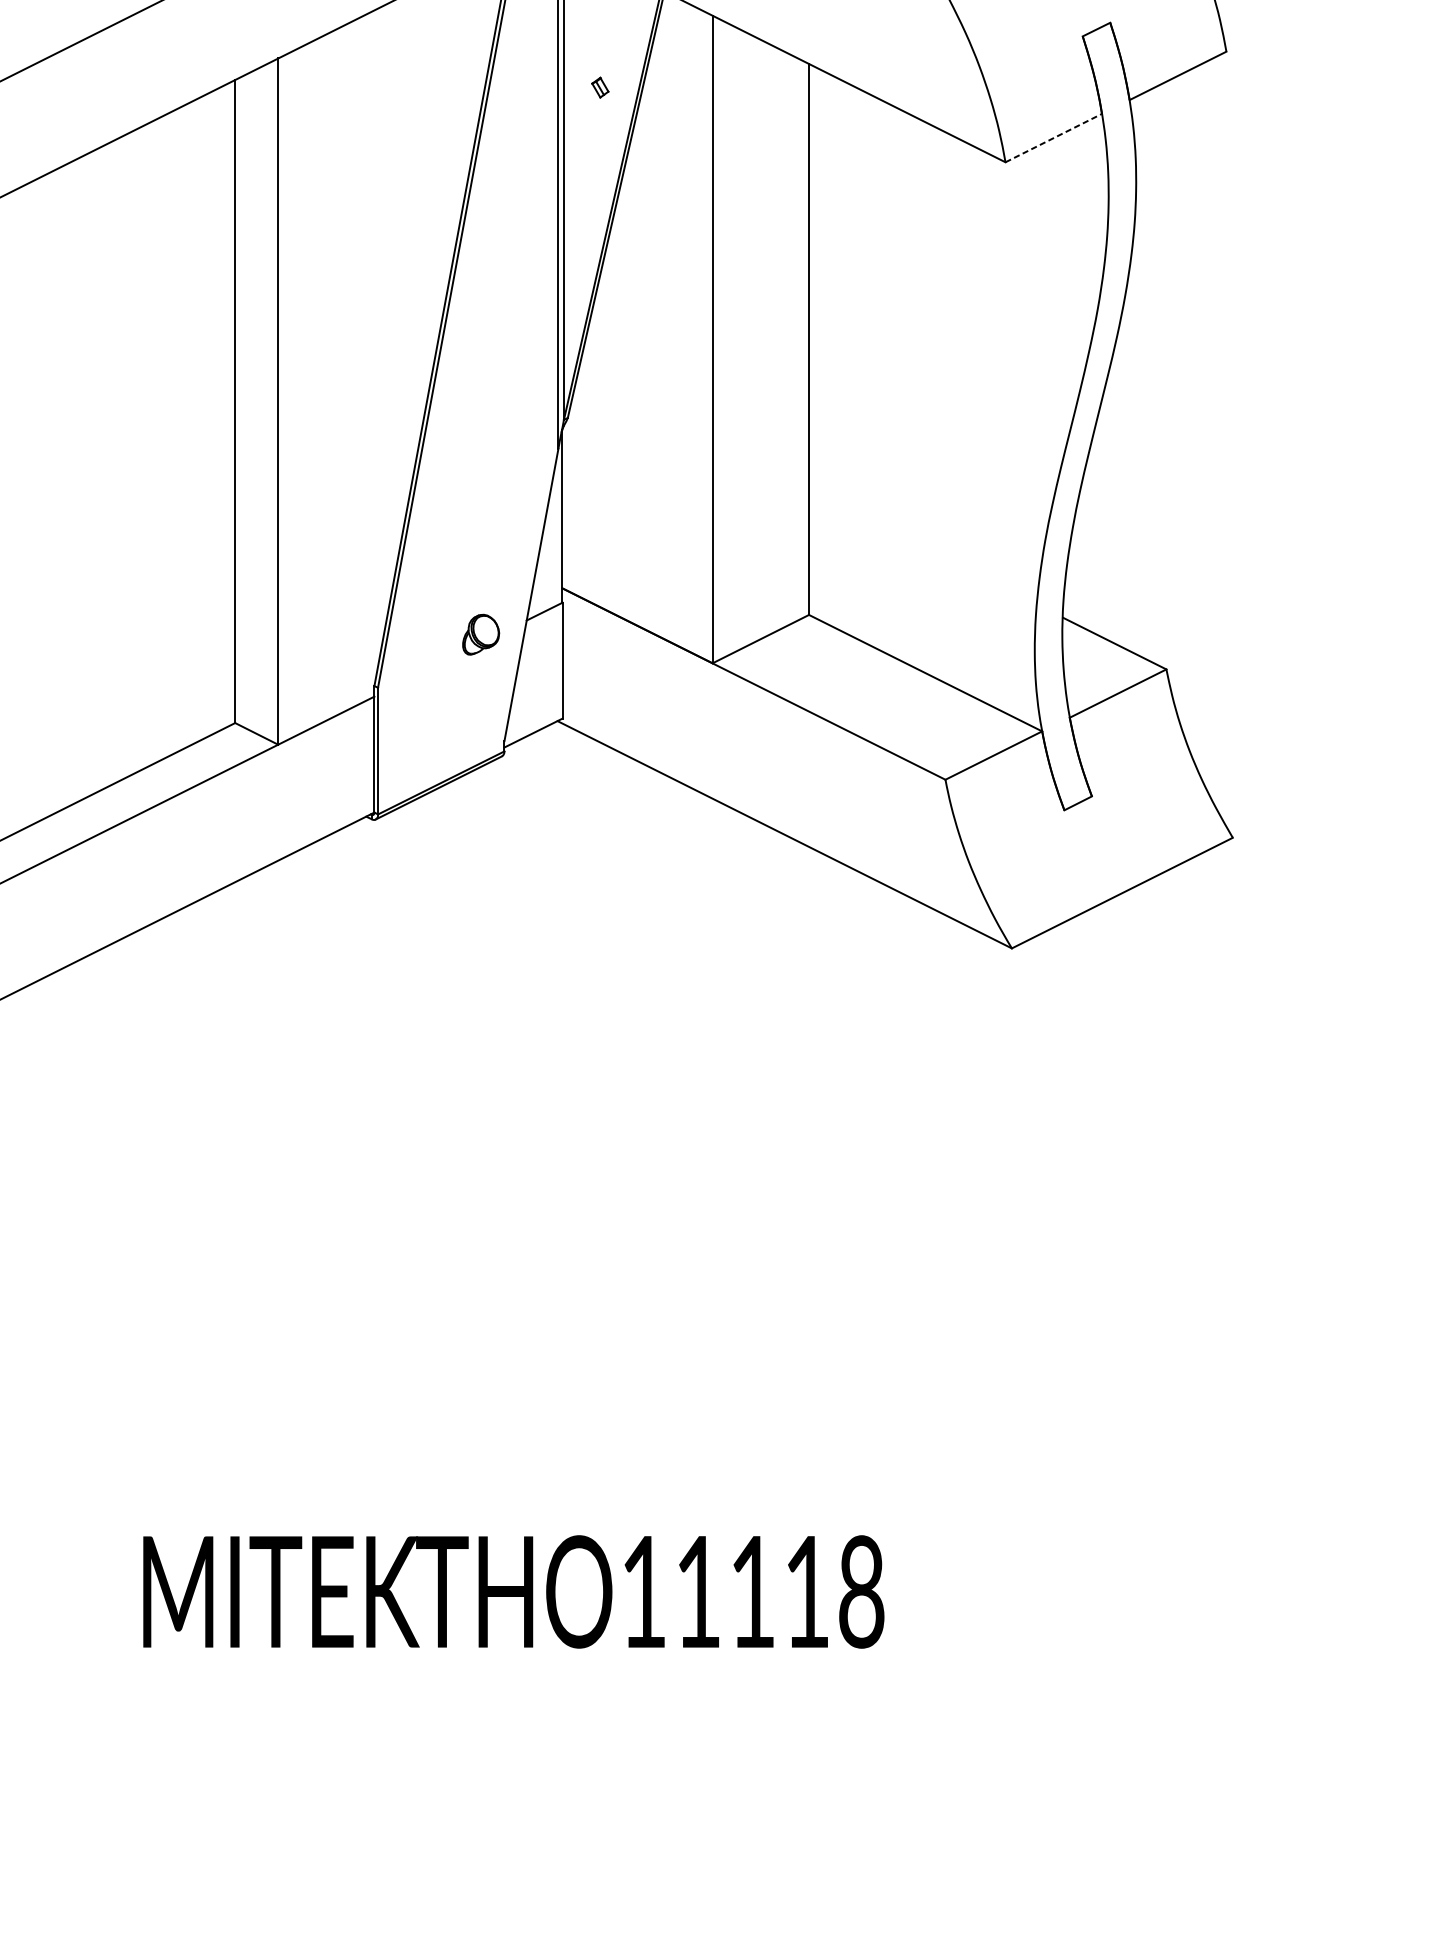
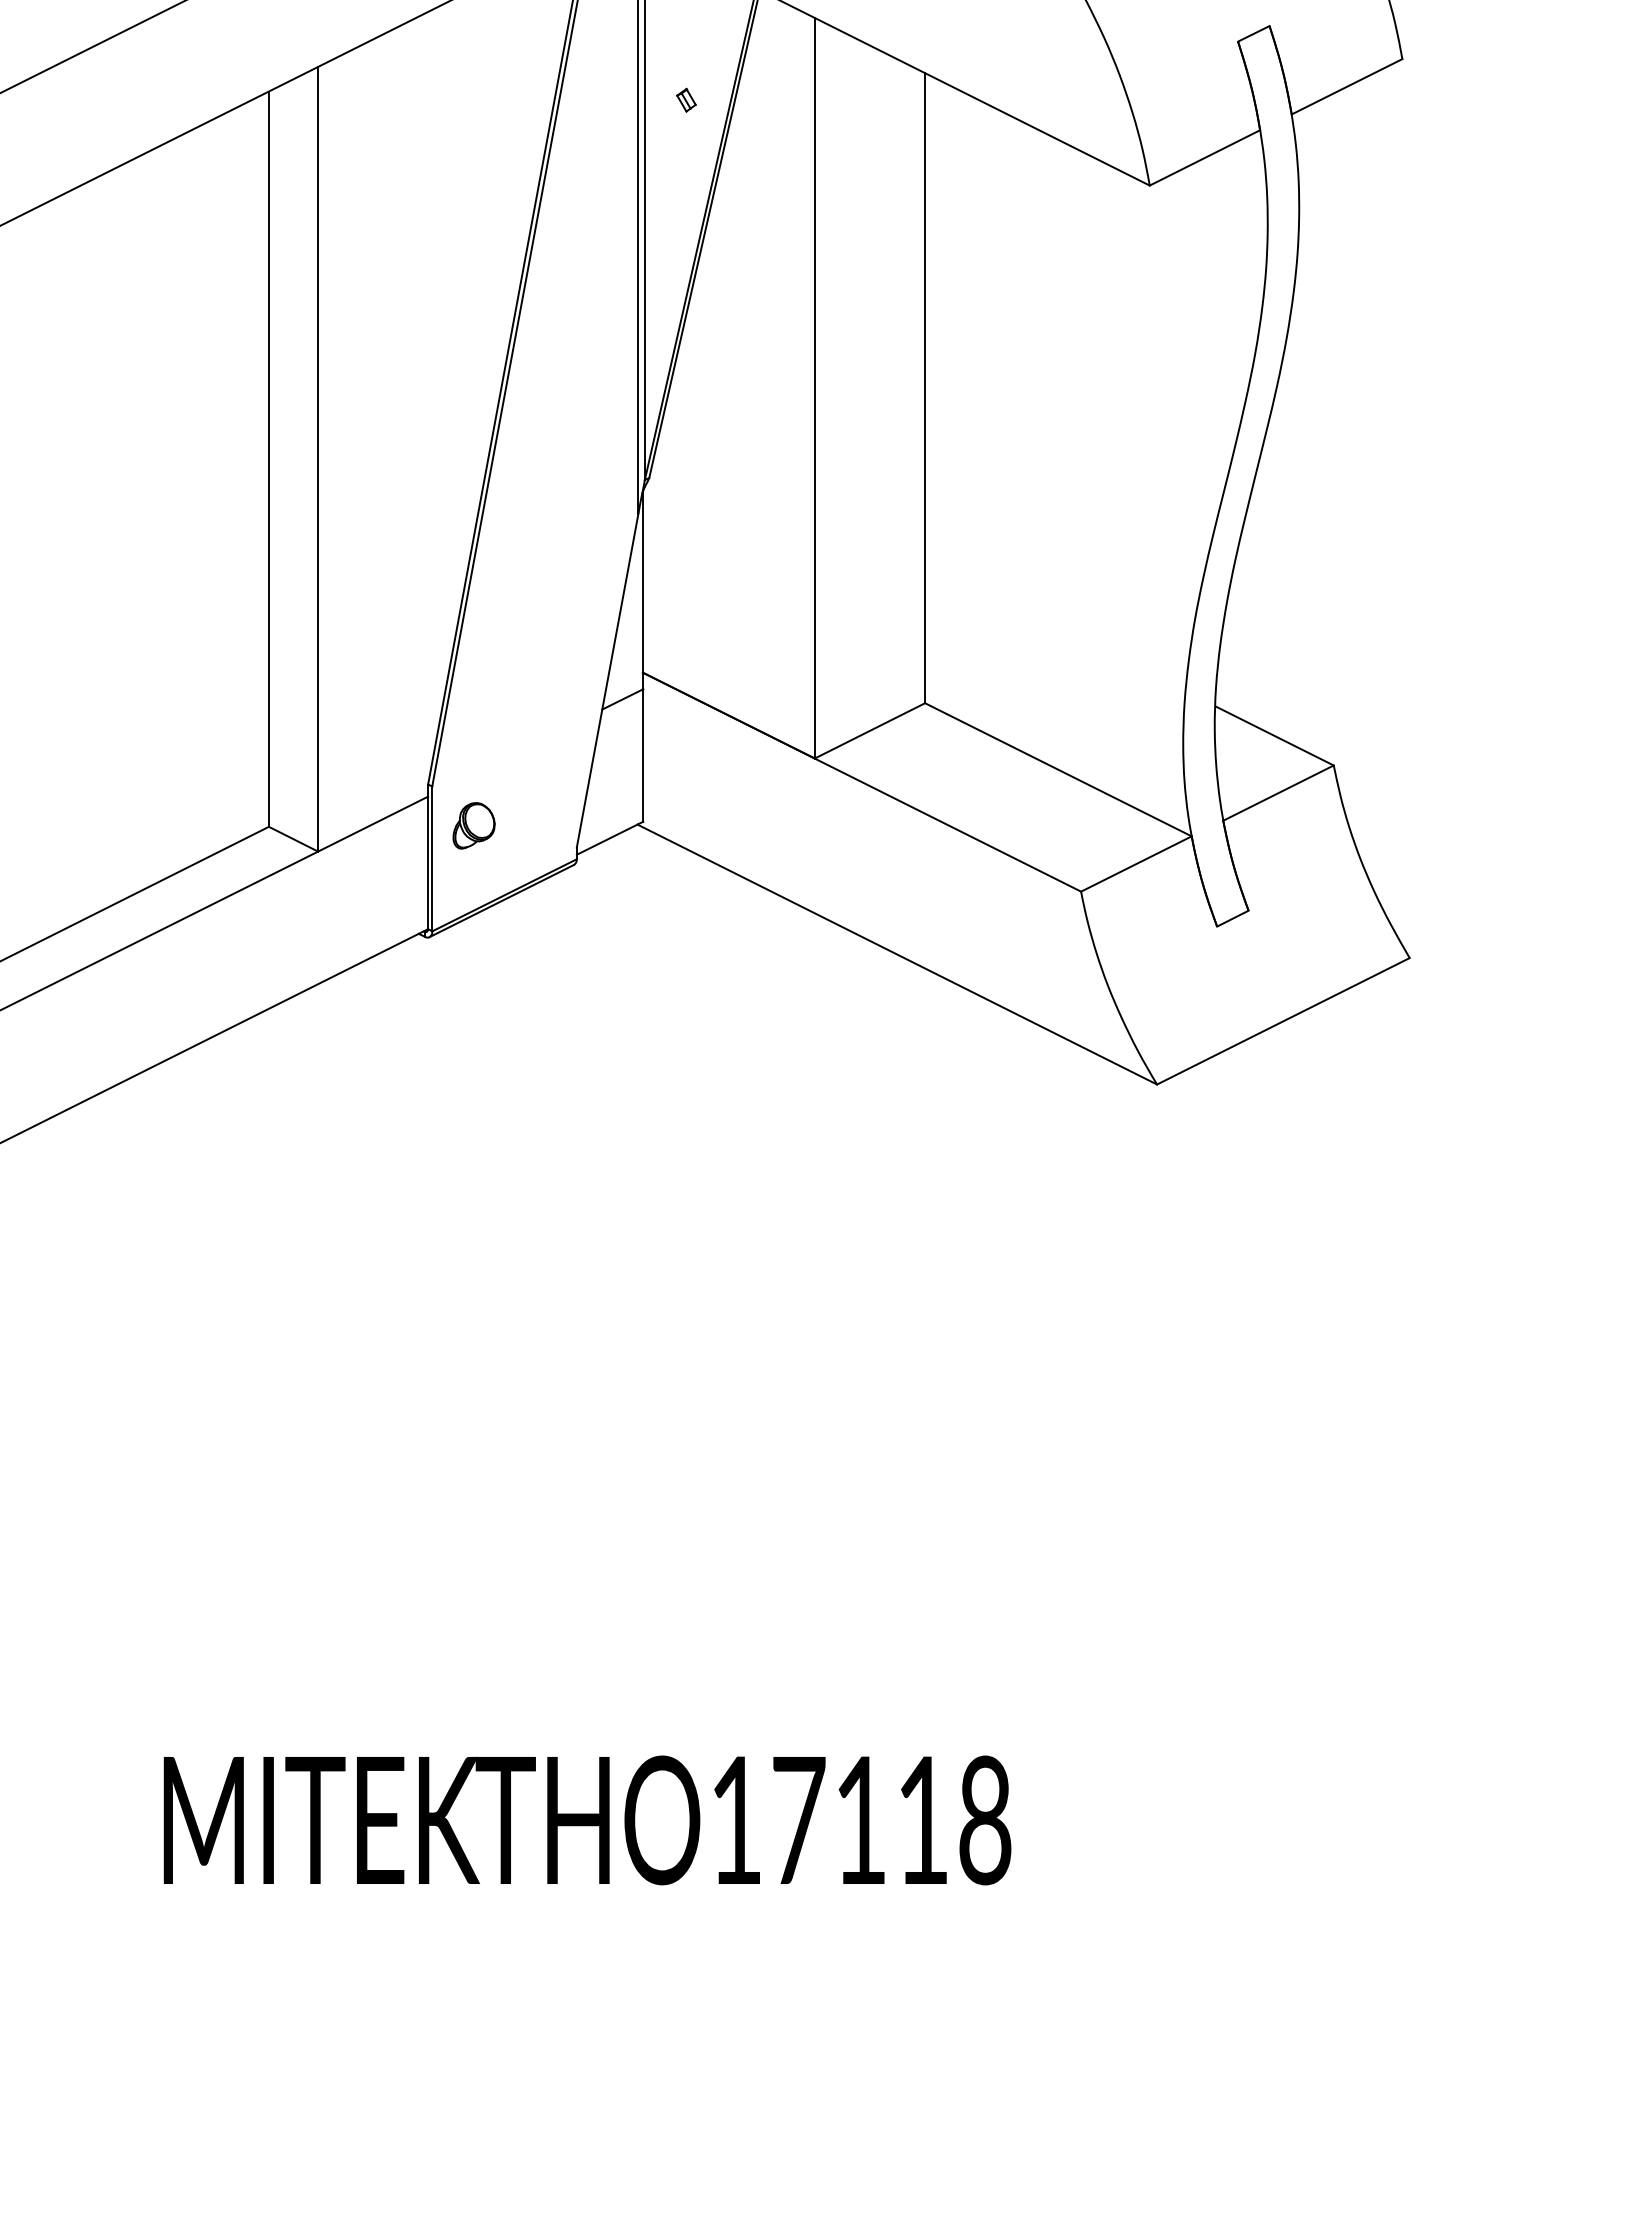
line: (1053, 137) -> (1204, 157), dashed -> solid
part: (480, 634) -> (473, 825), moved
text: (699, 1591) -> (799, 1819), THO11118 -> THO17118

